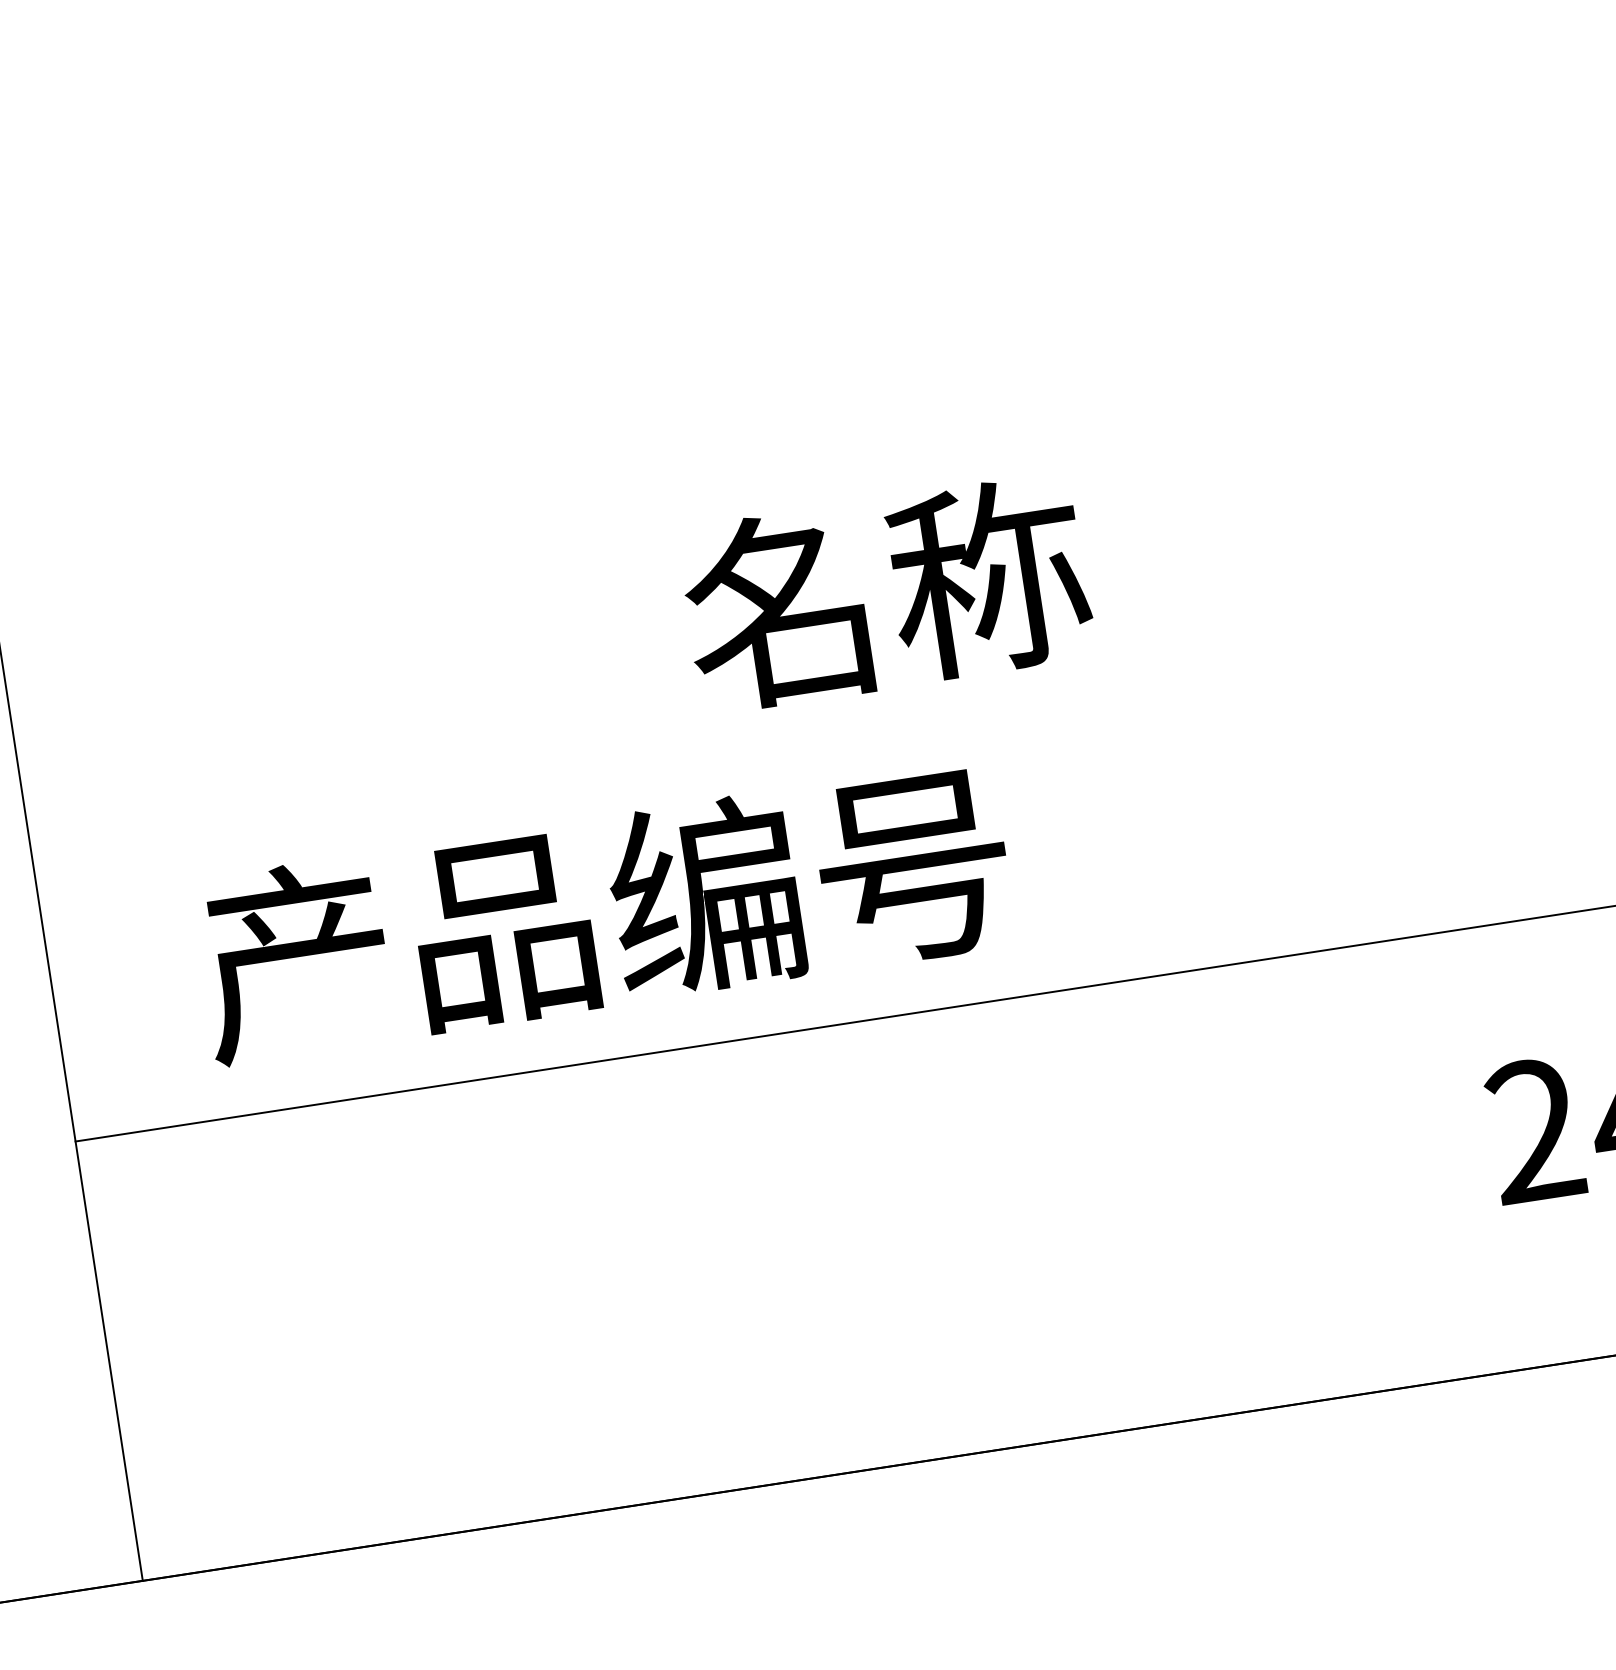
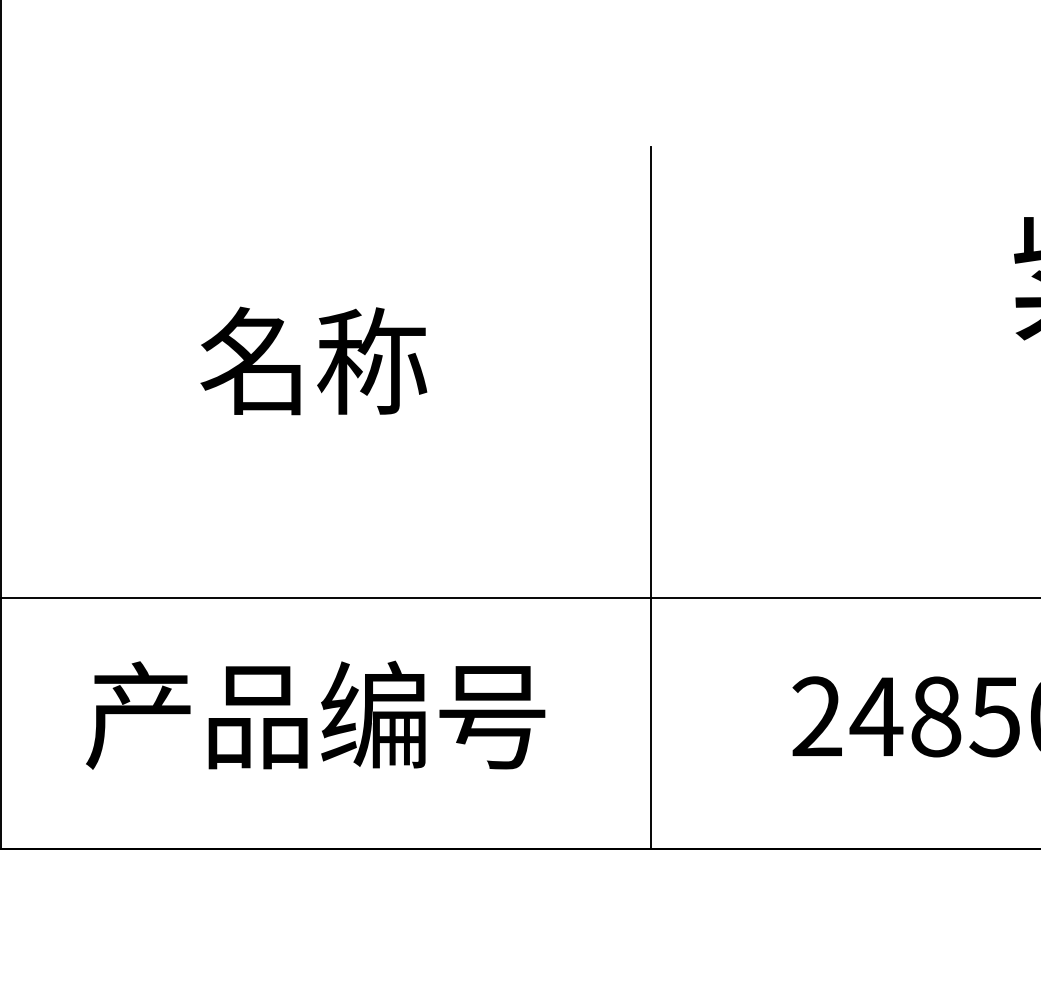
text: (885, 592) -> (313, 360), moved
line: (1184, 791) -> (650, 497), added
text: (603, 911) -> (315, 714), moved

